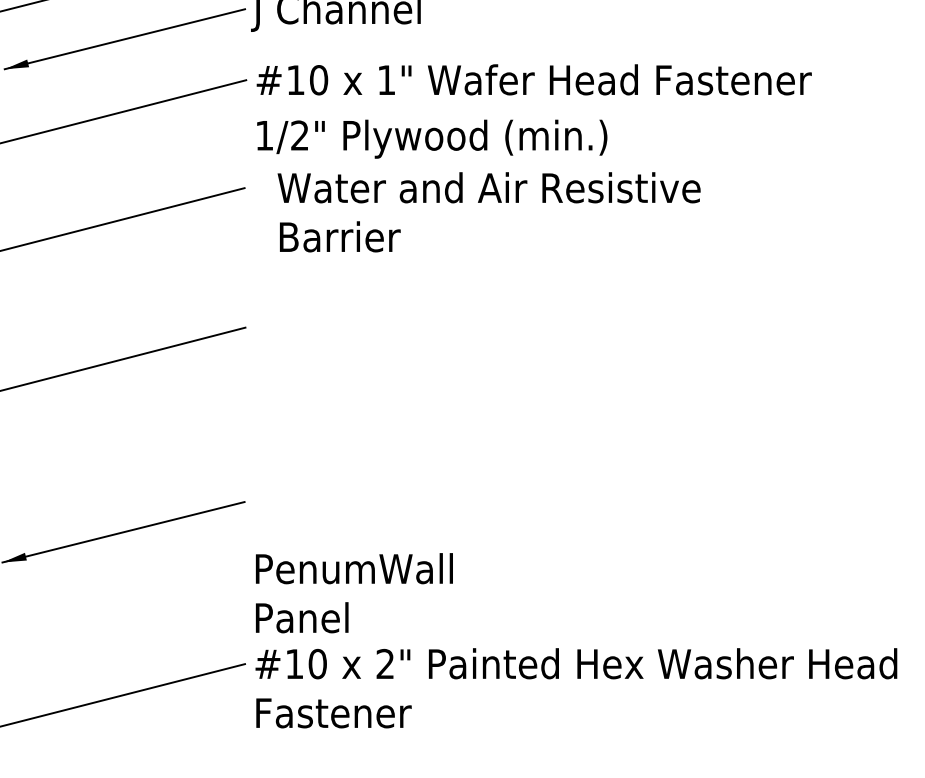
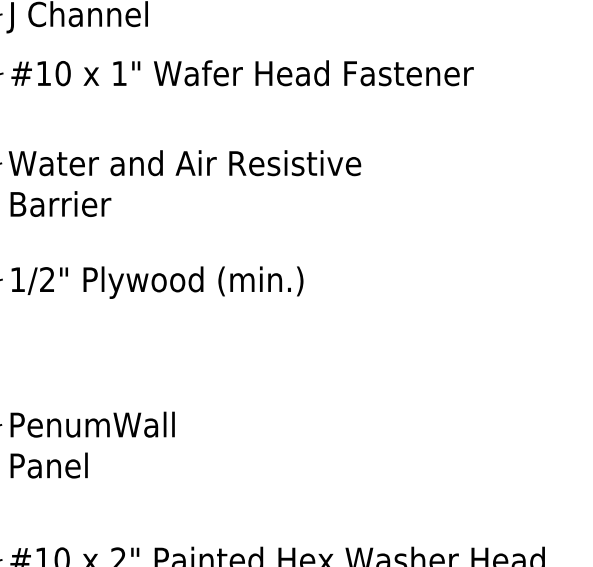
text: (432, 138) -> (157, 282), moved
text: (488, 212) -> (184, 183), moved
text: (354, 593) -> (92, 445), moved

